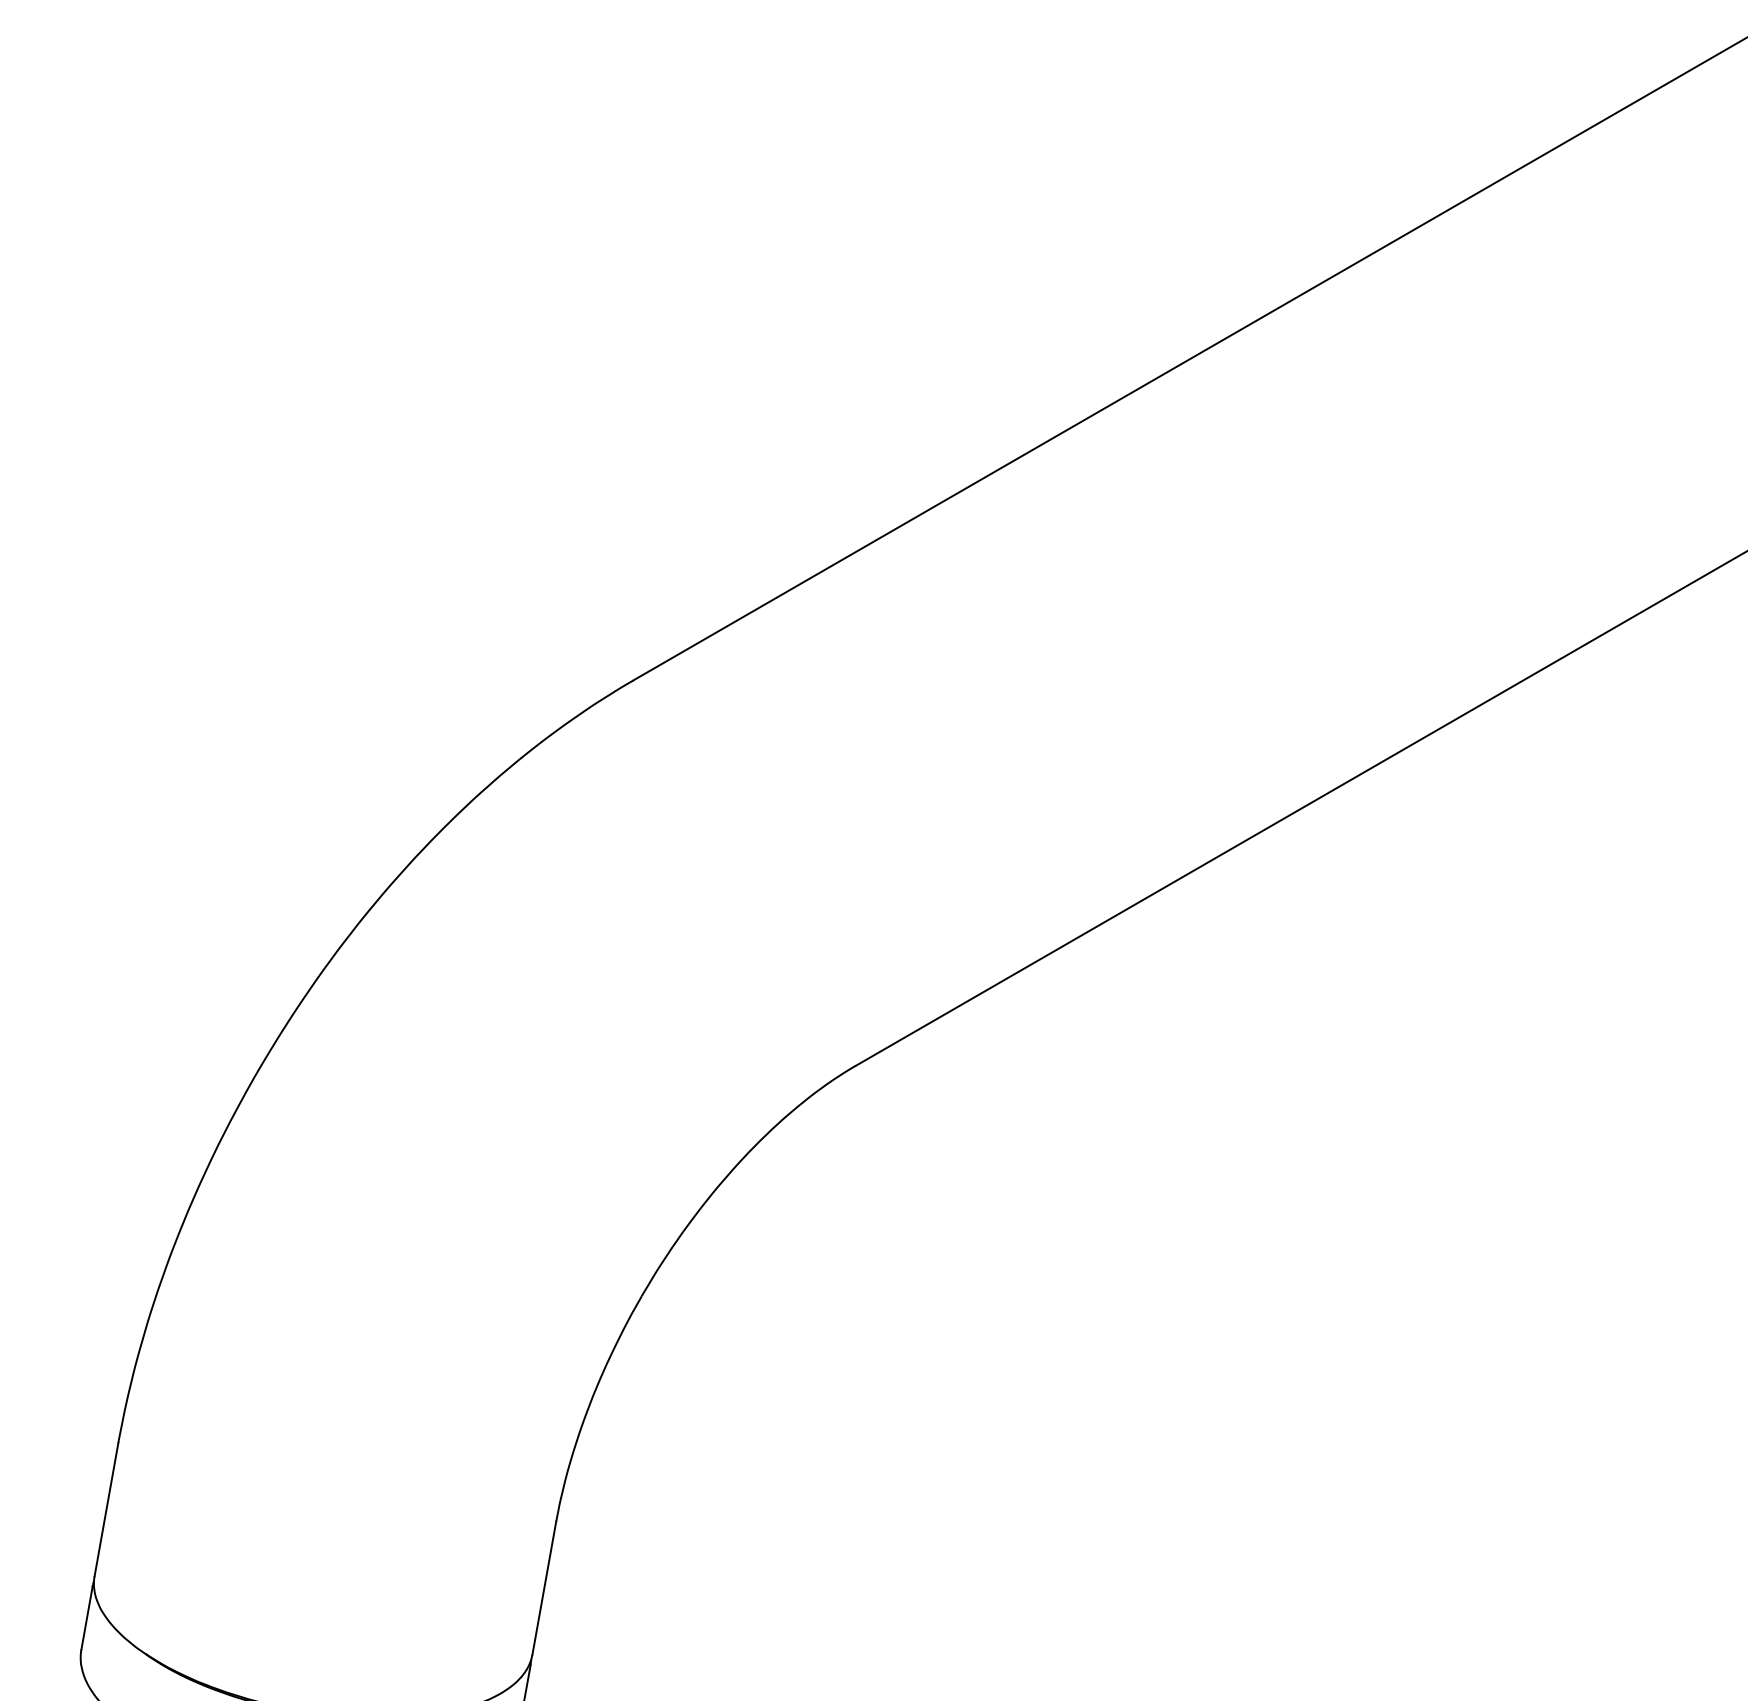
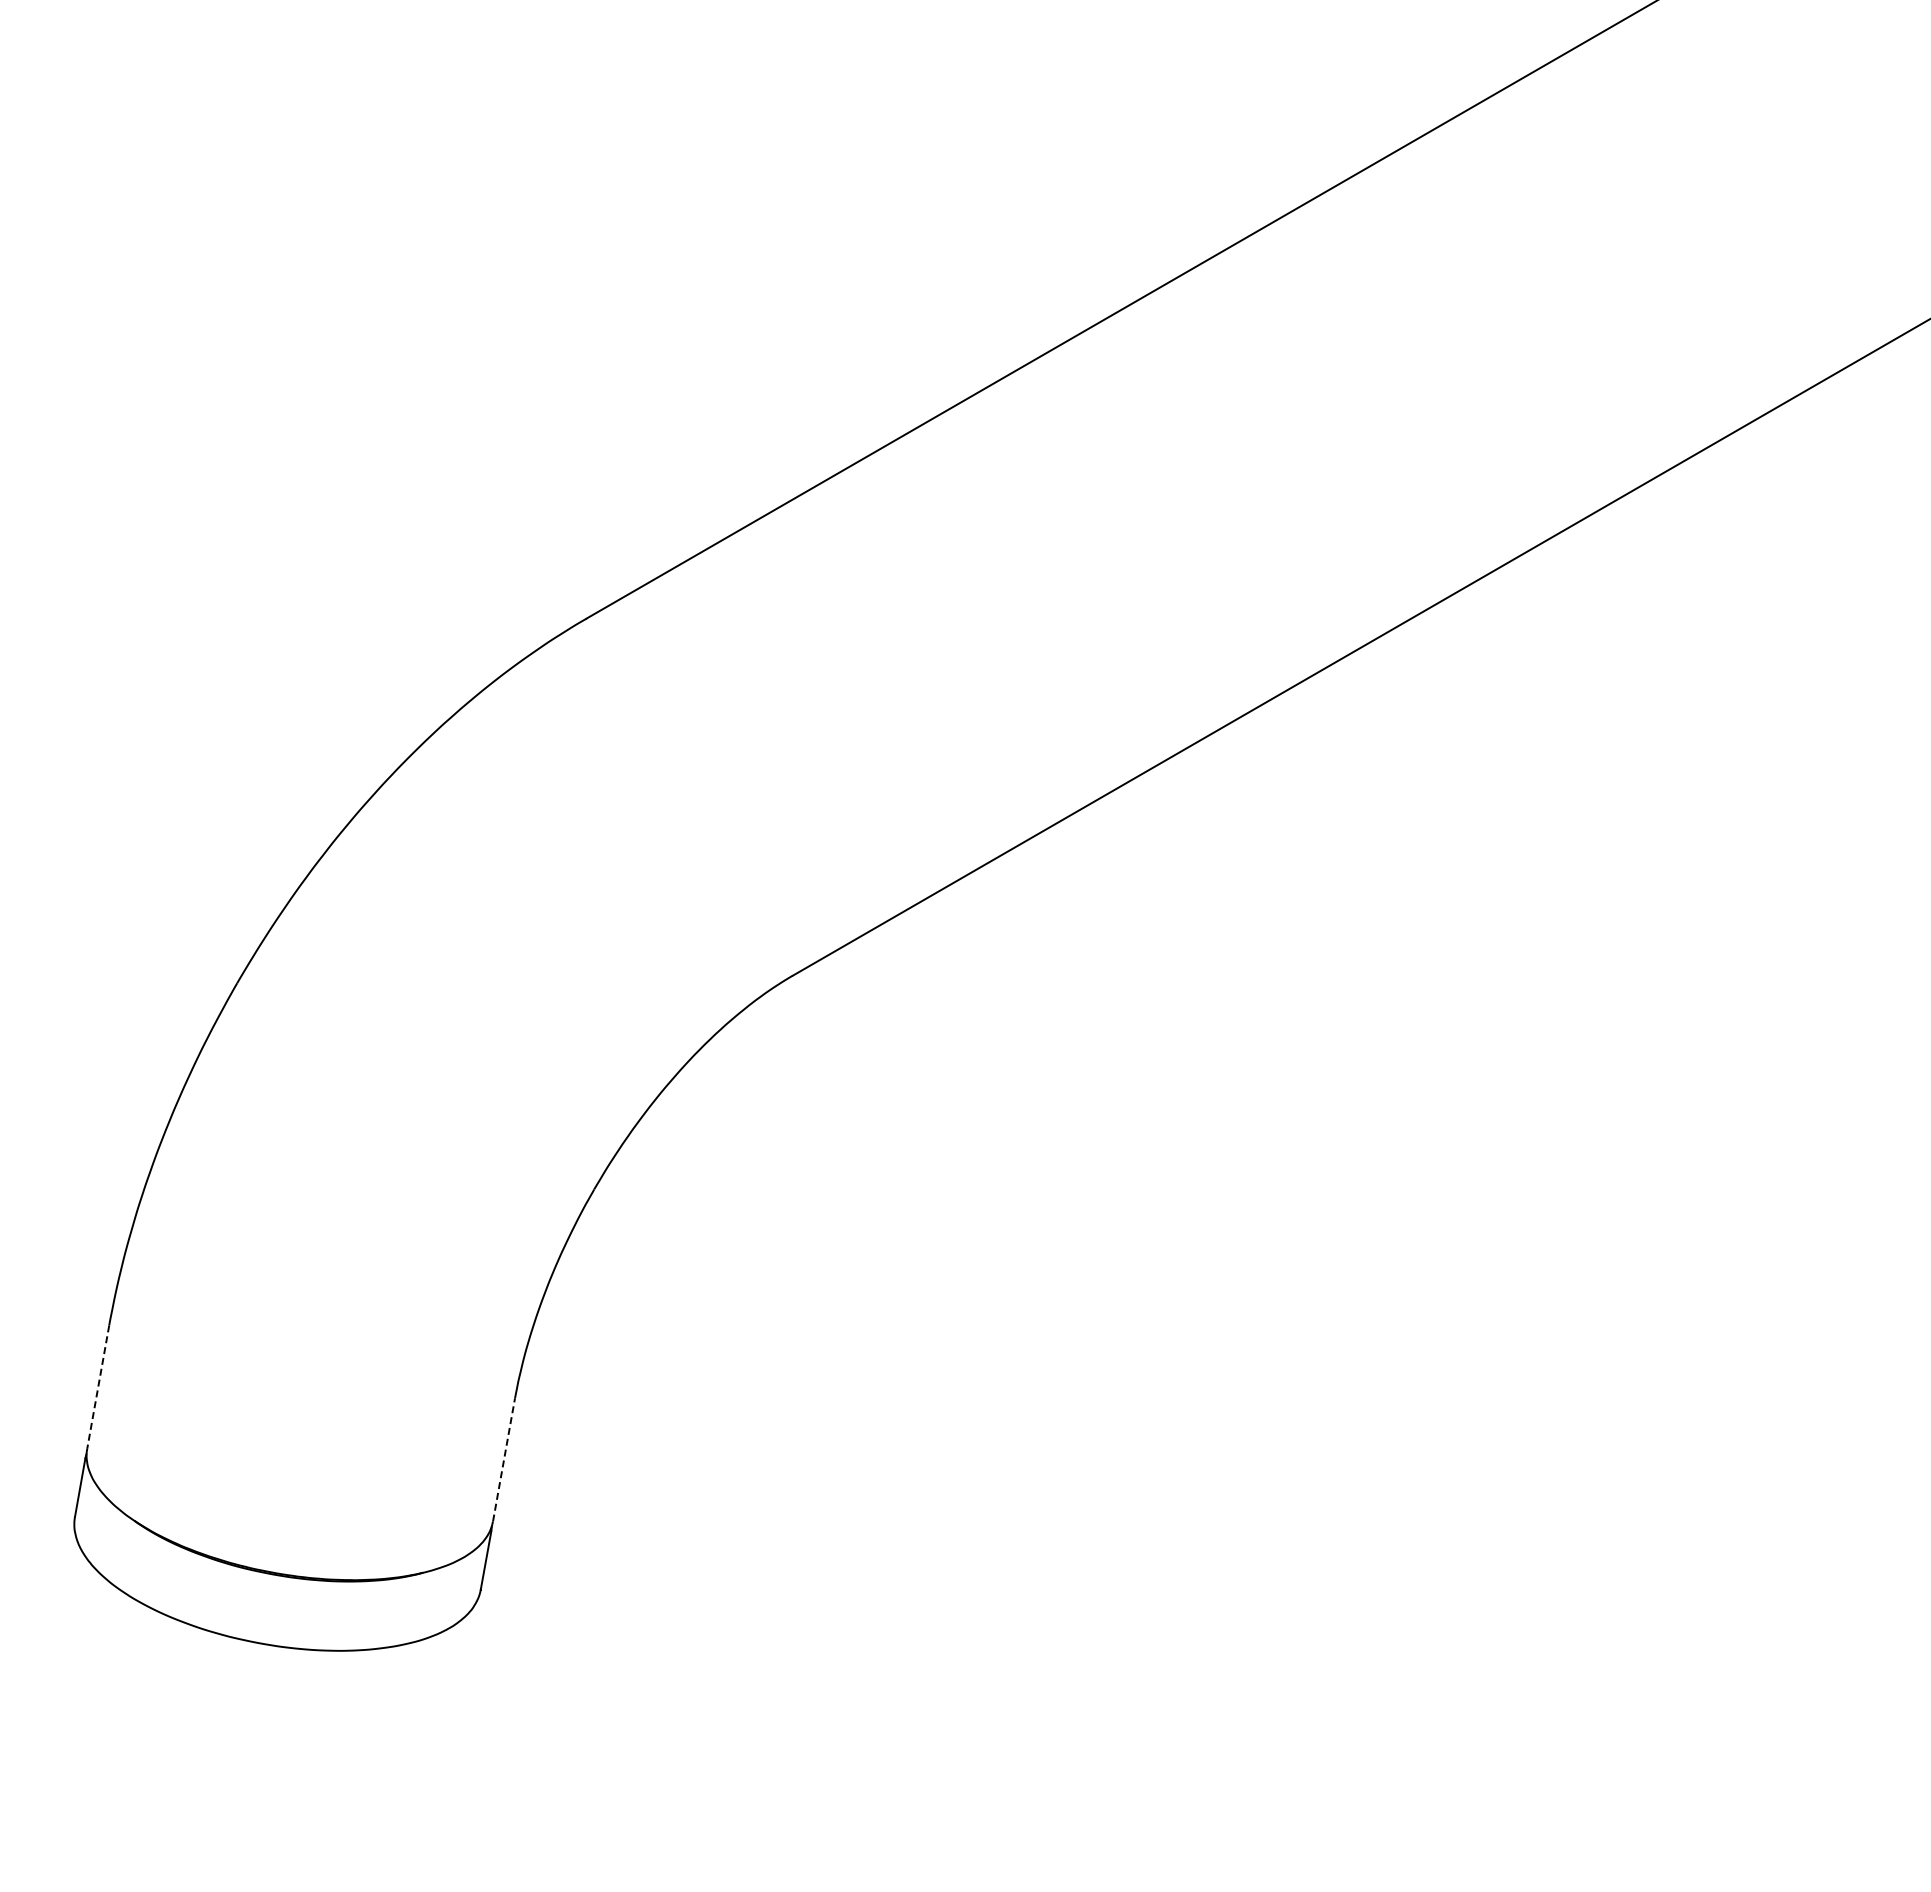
line: (106, 1510) -> (98, 1387), solid -> dashed
line: (544, 1587) -> (504, 1459), solid -> dashed

